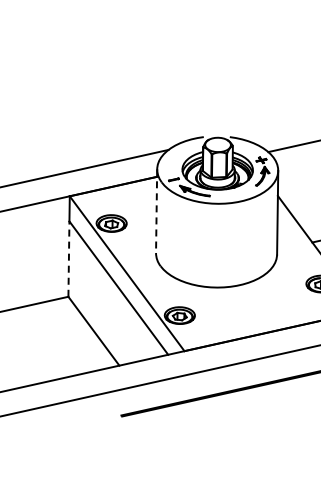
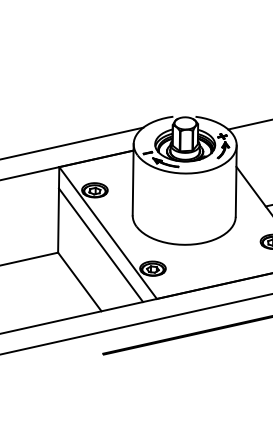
line: (156, 211) -> (133, 180), dashed -> solid
line: (68, 259) -> (58, 220), dashed -> solid

